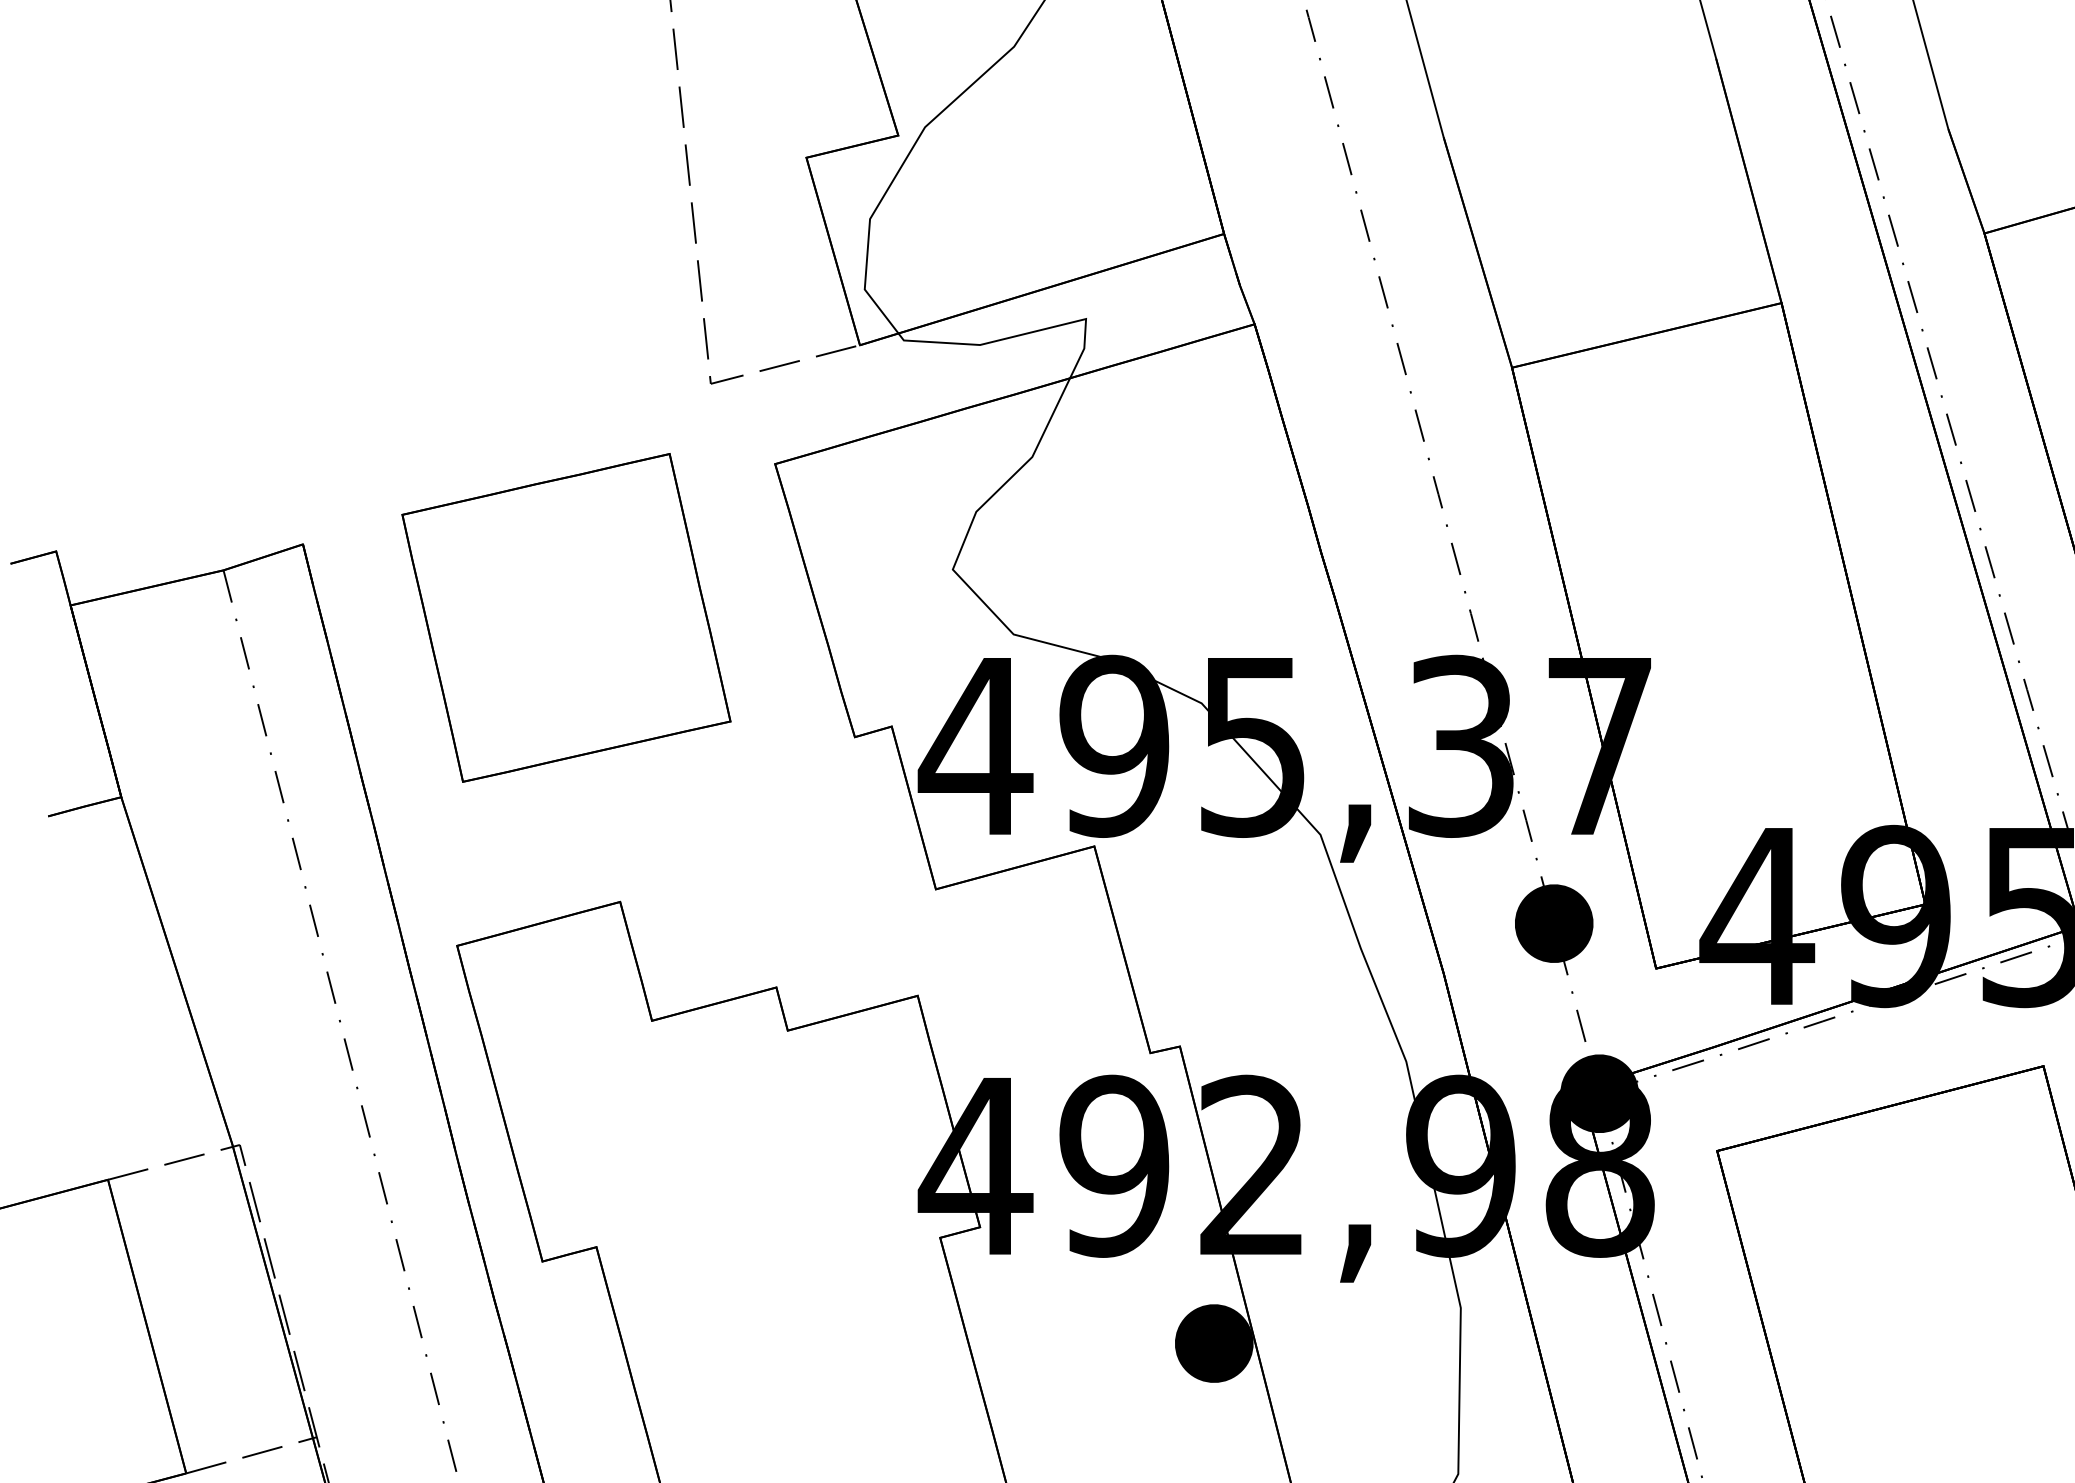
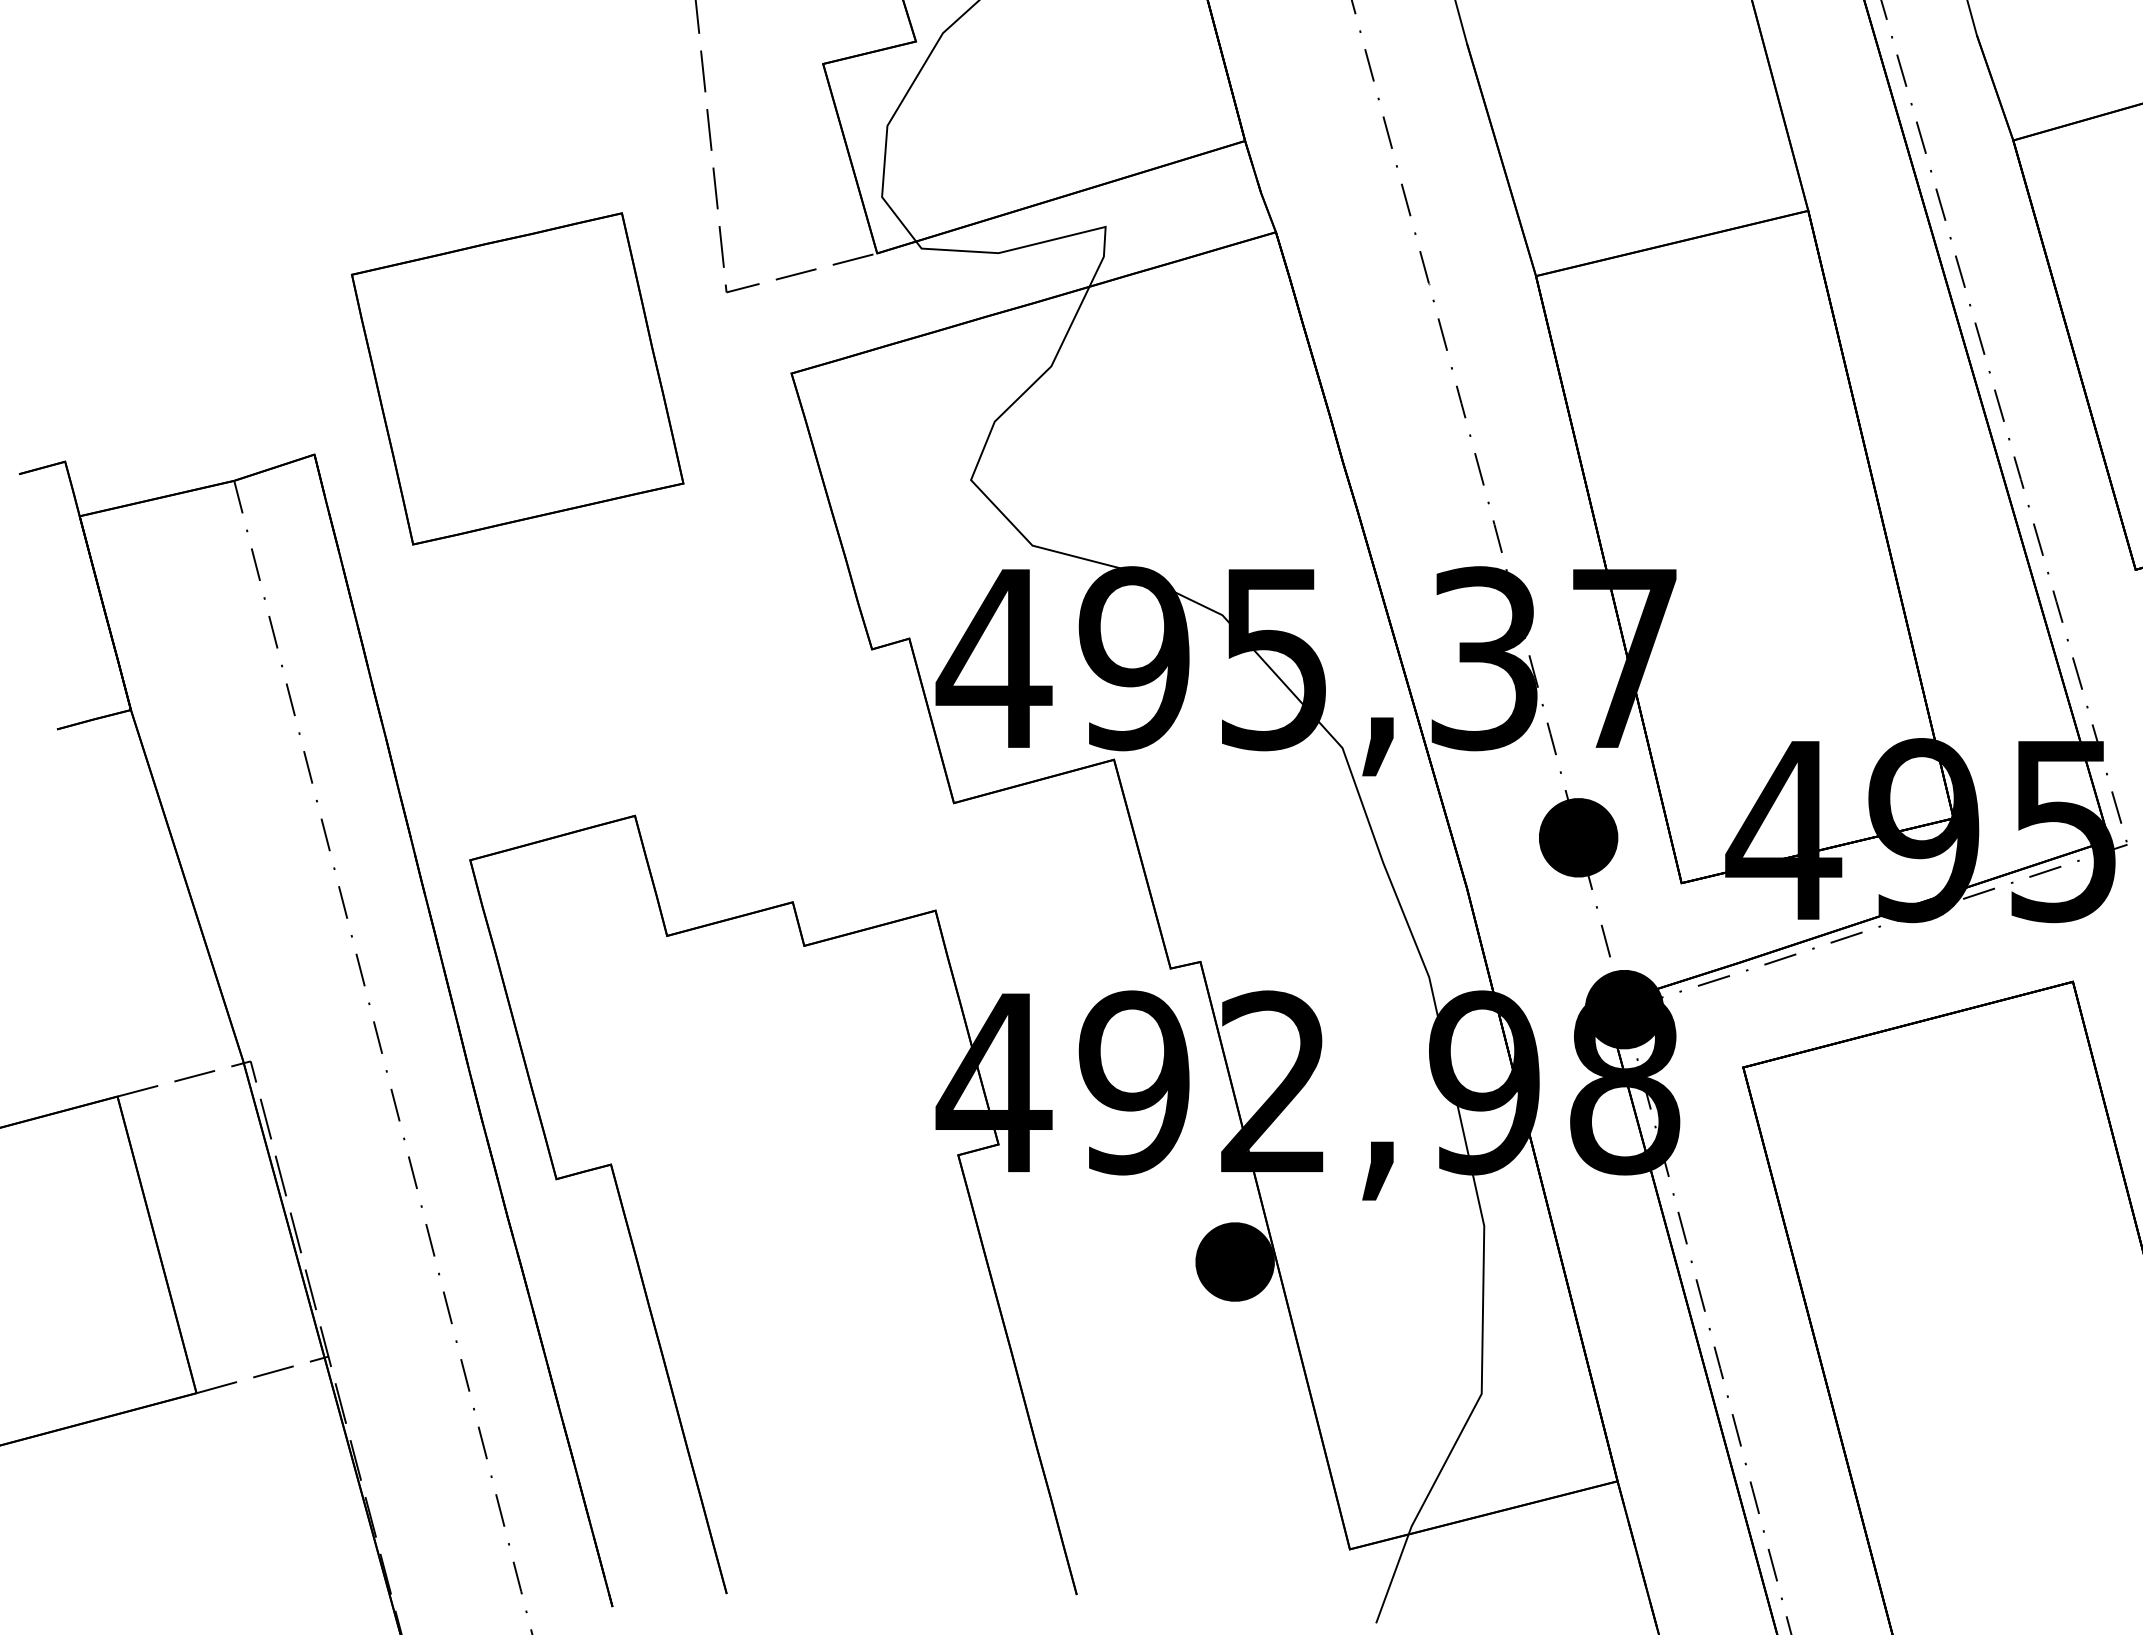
part: (566, 617) -> (517, 378), moved

